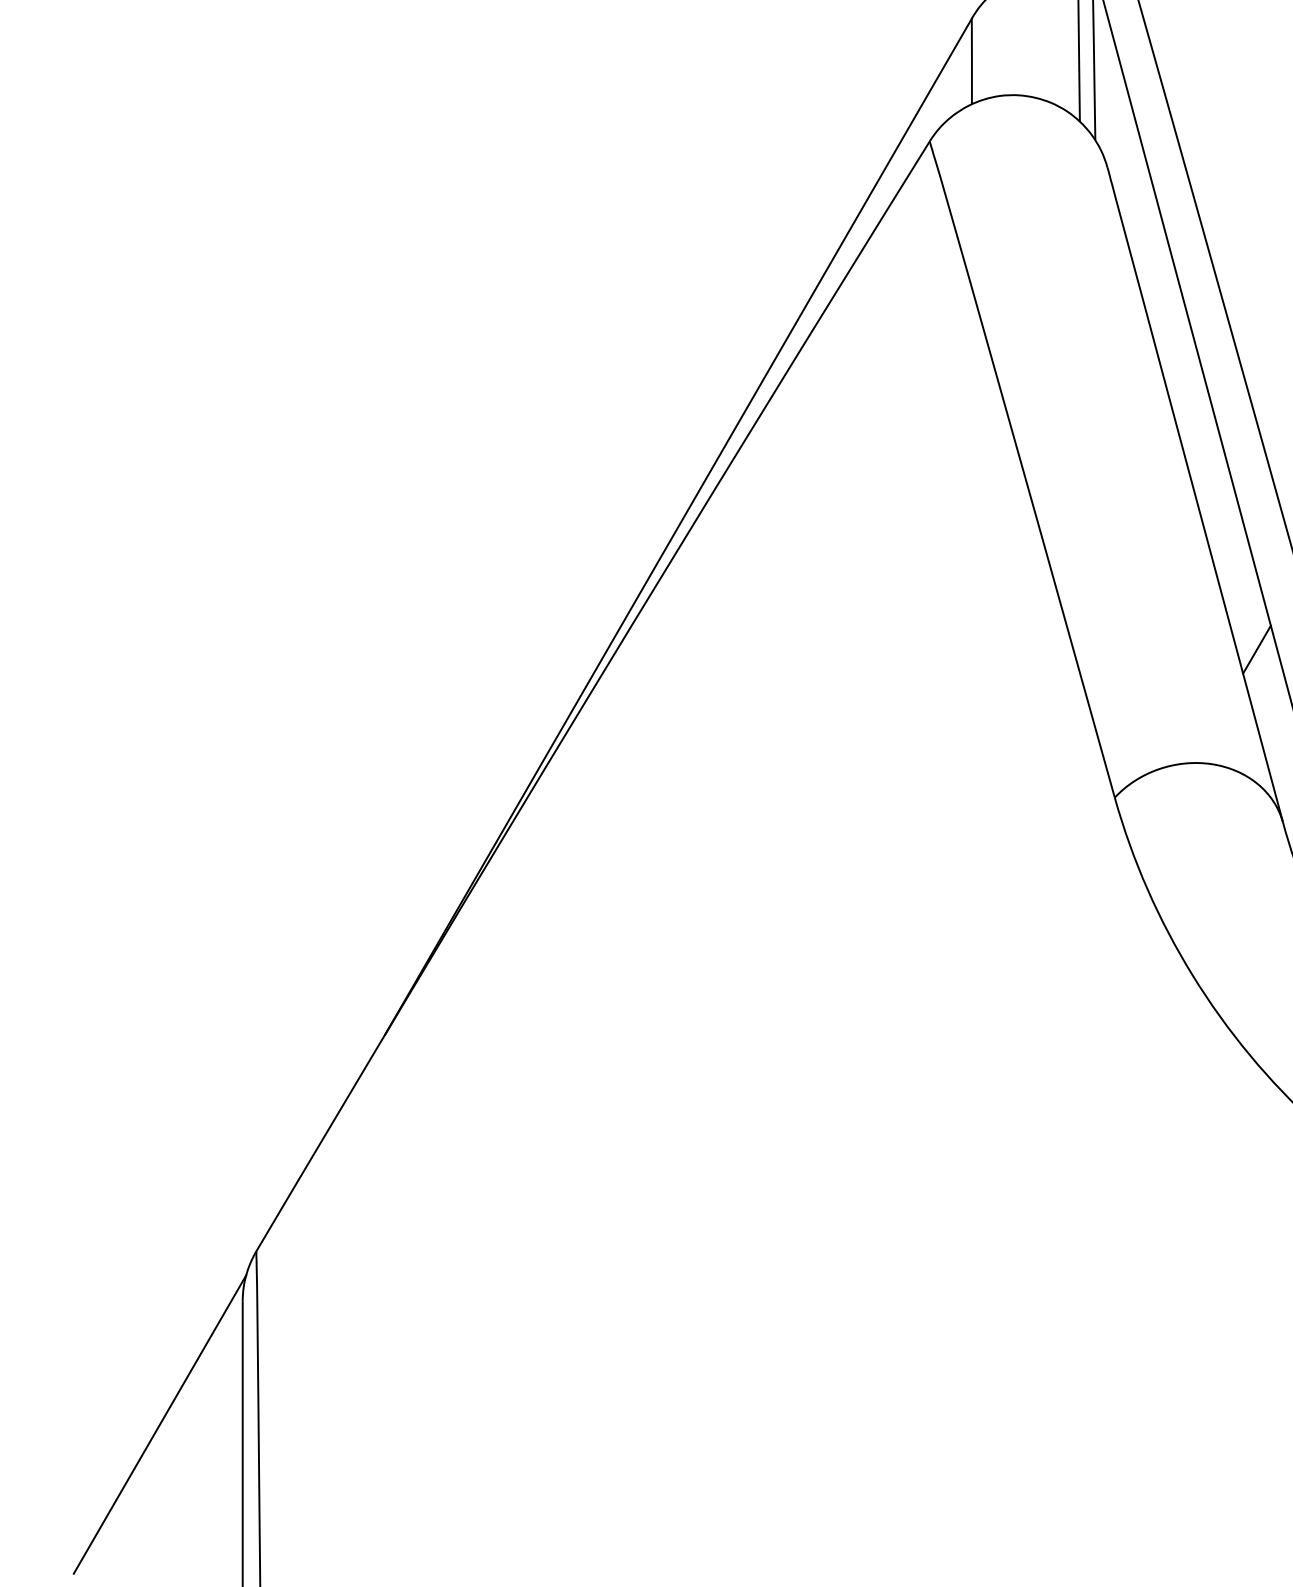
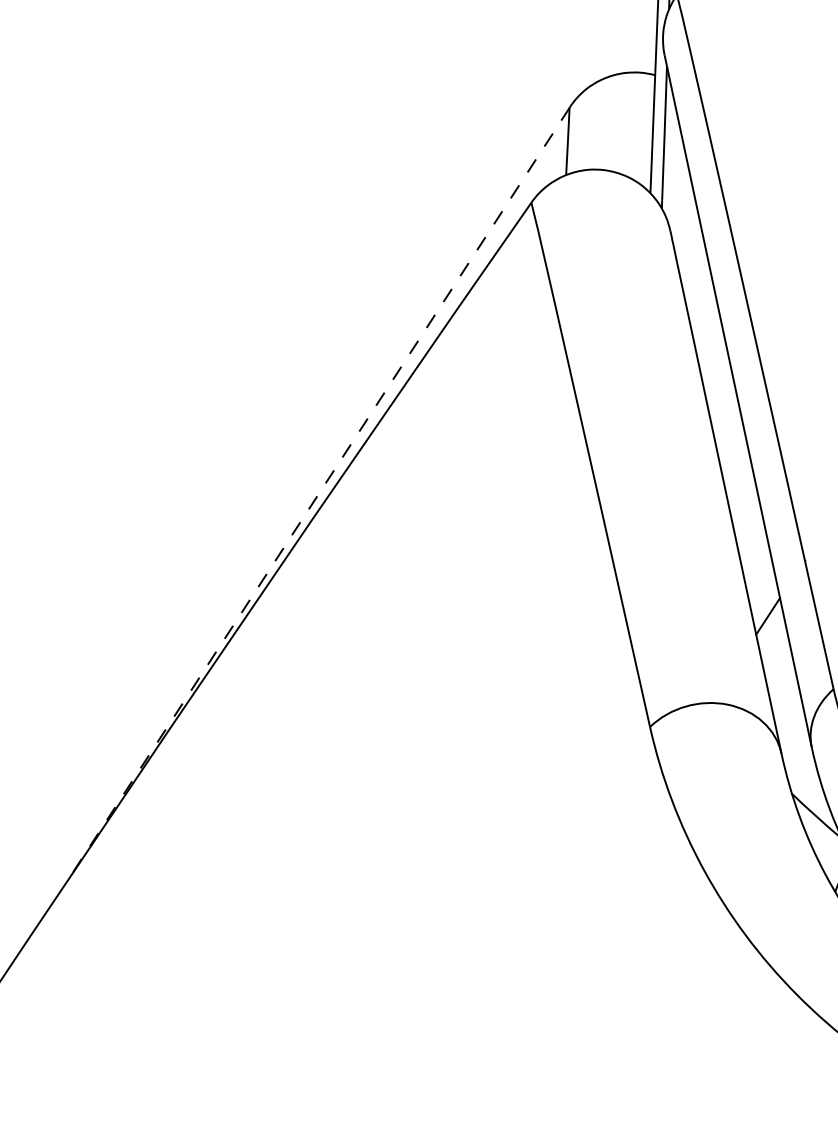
line: (678, 526) -> (317, 495), solid -> dashed

